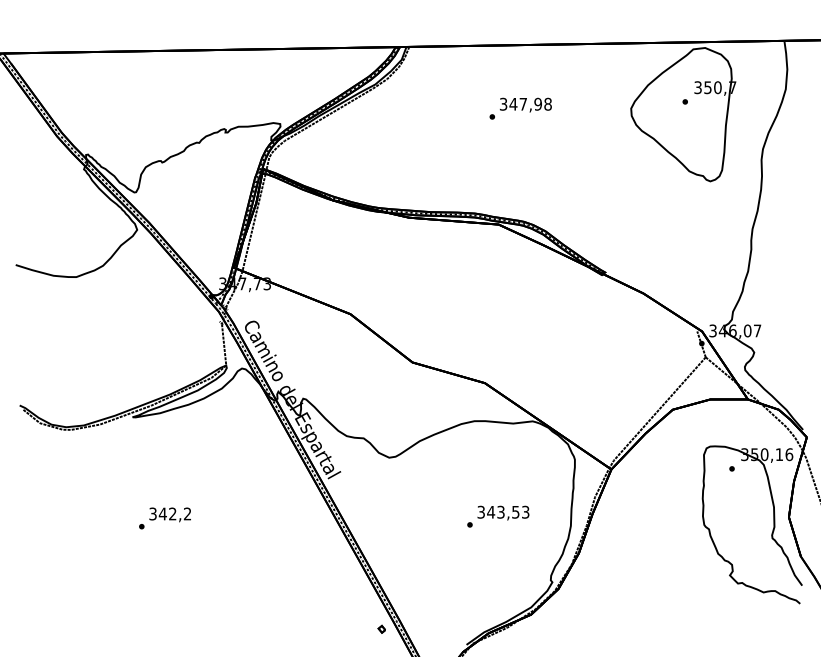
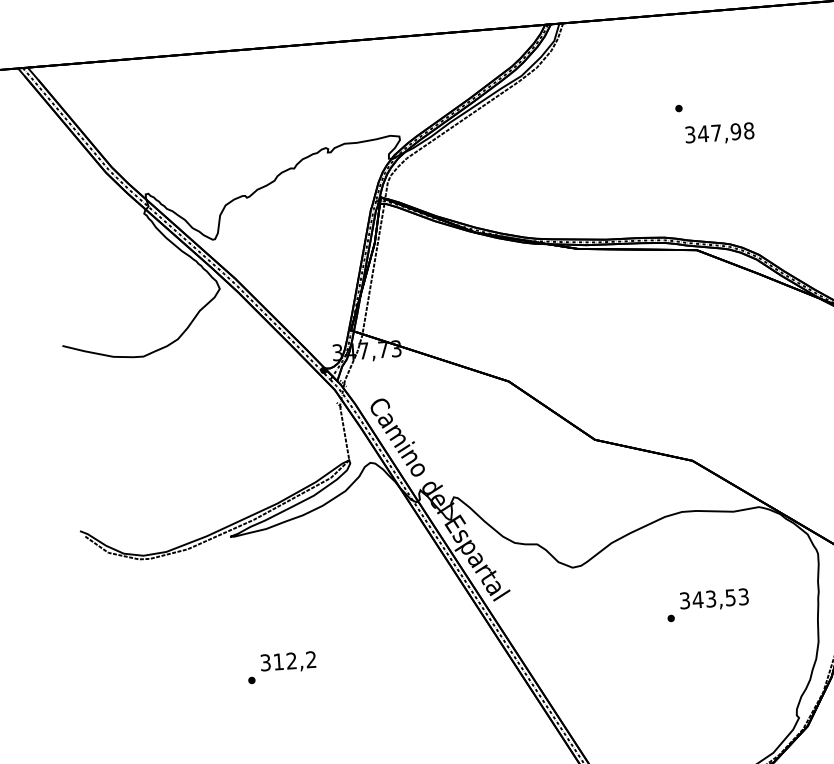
text: (525, 104) -> (719, 133), moved
text: (162, 513) -> (278, 661), 342,2 -> 312,2
text: (498, 516) -> (708, 604), moved

